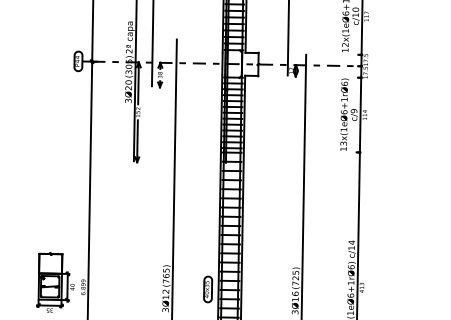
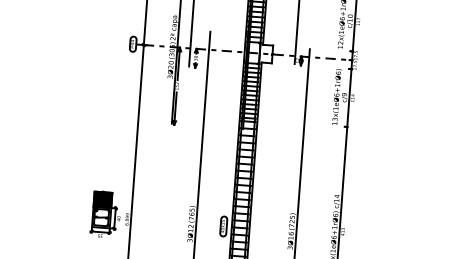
fill: (50, 263) -> (102, 199), added

